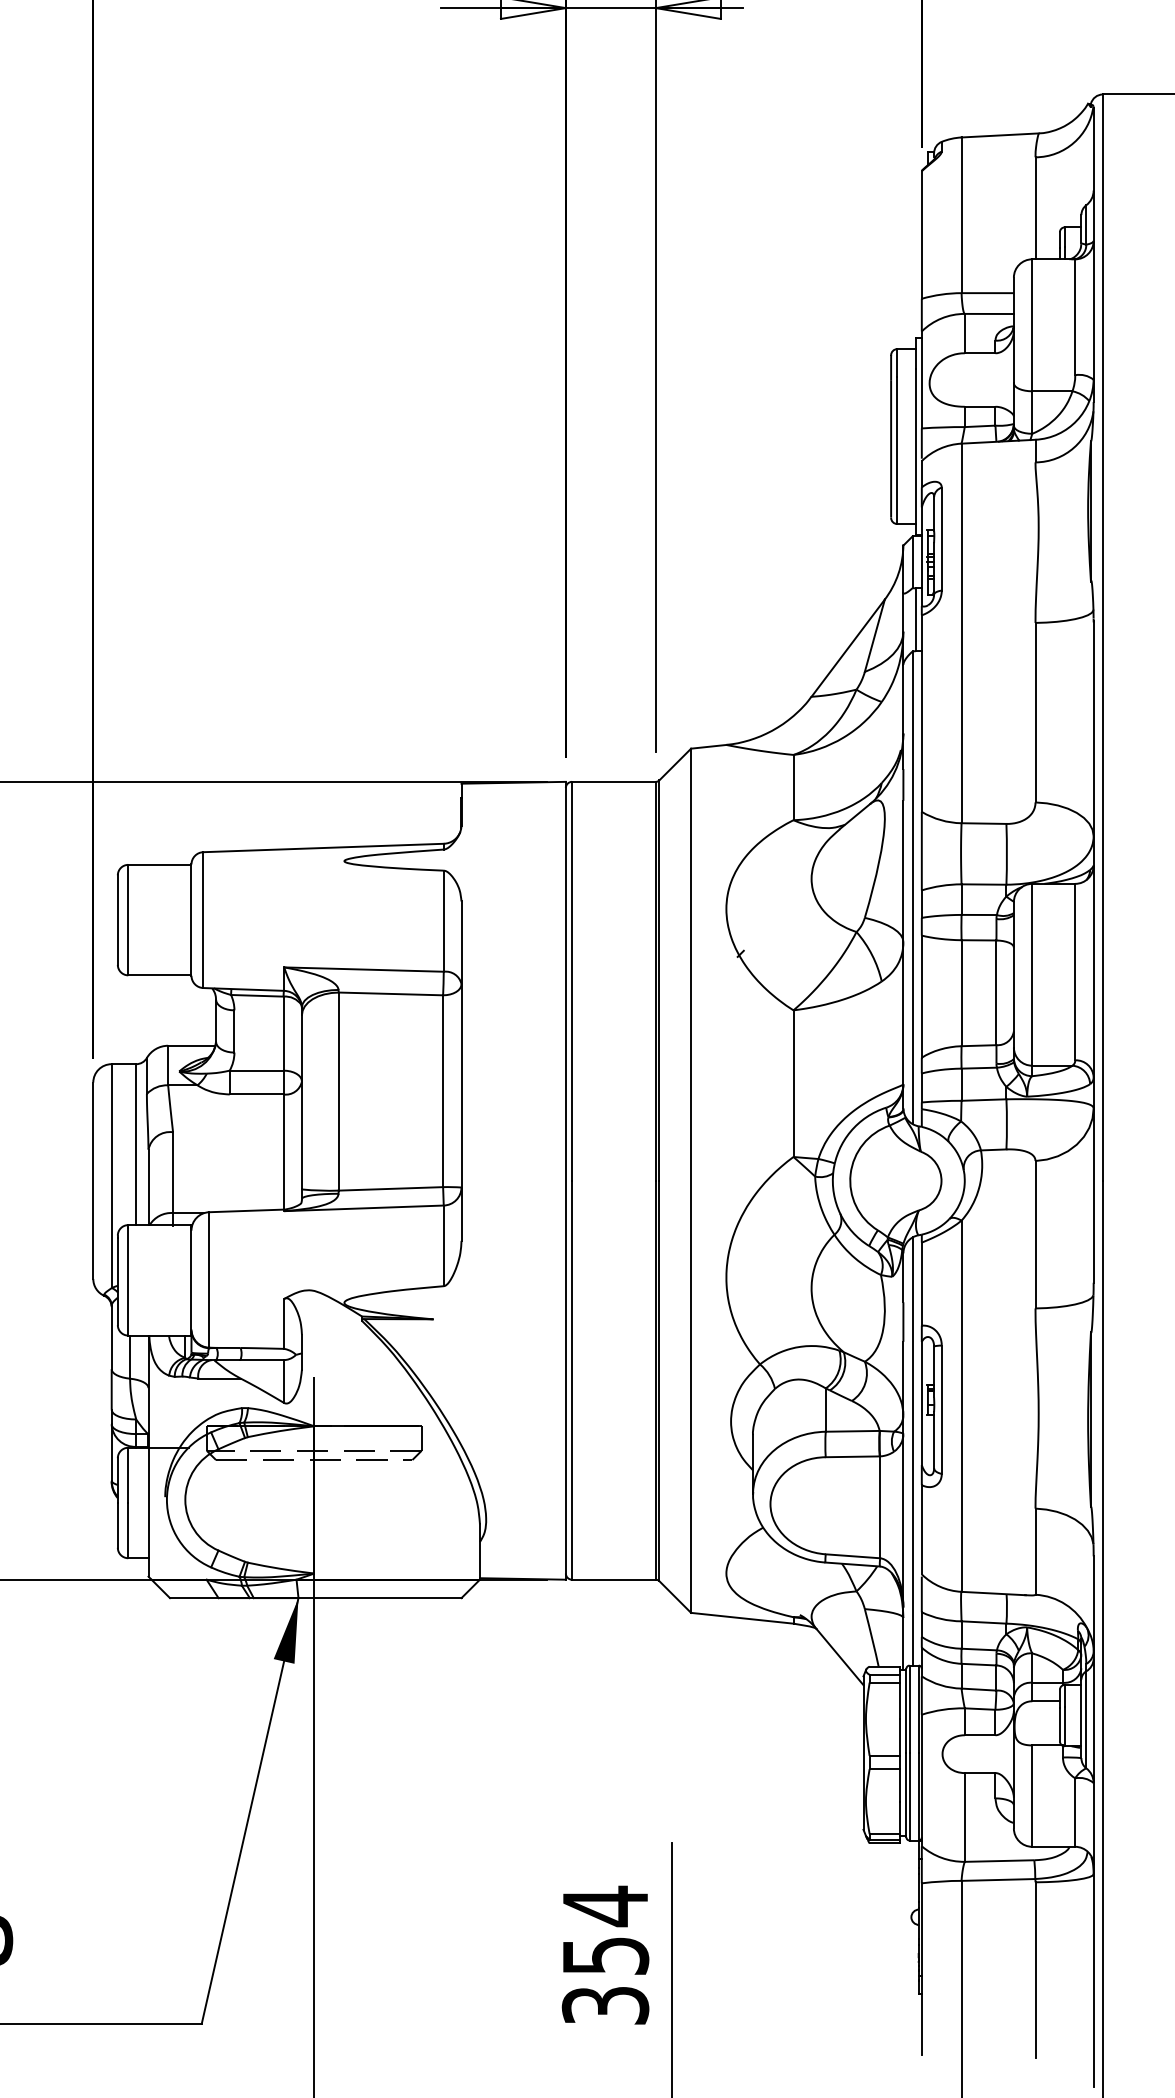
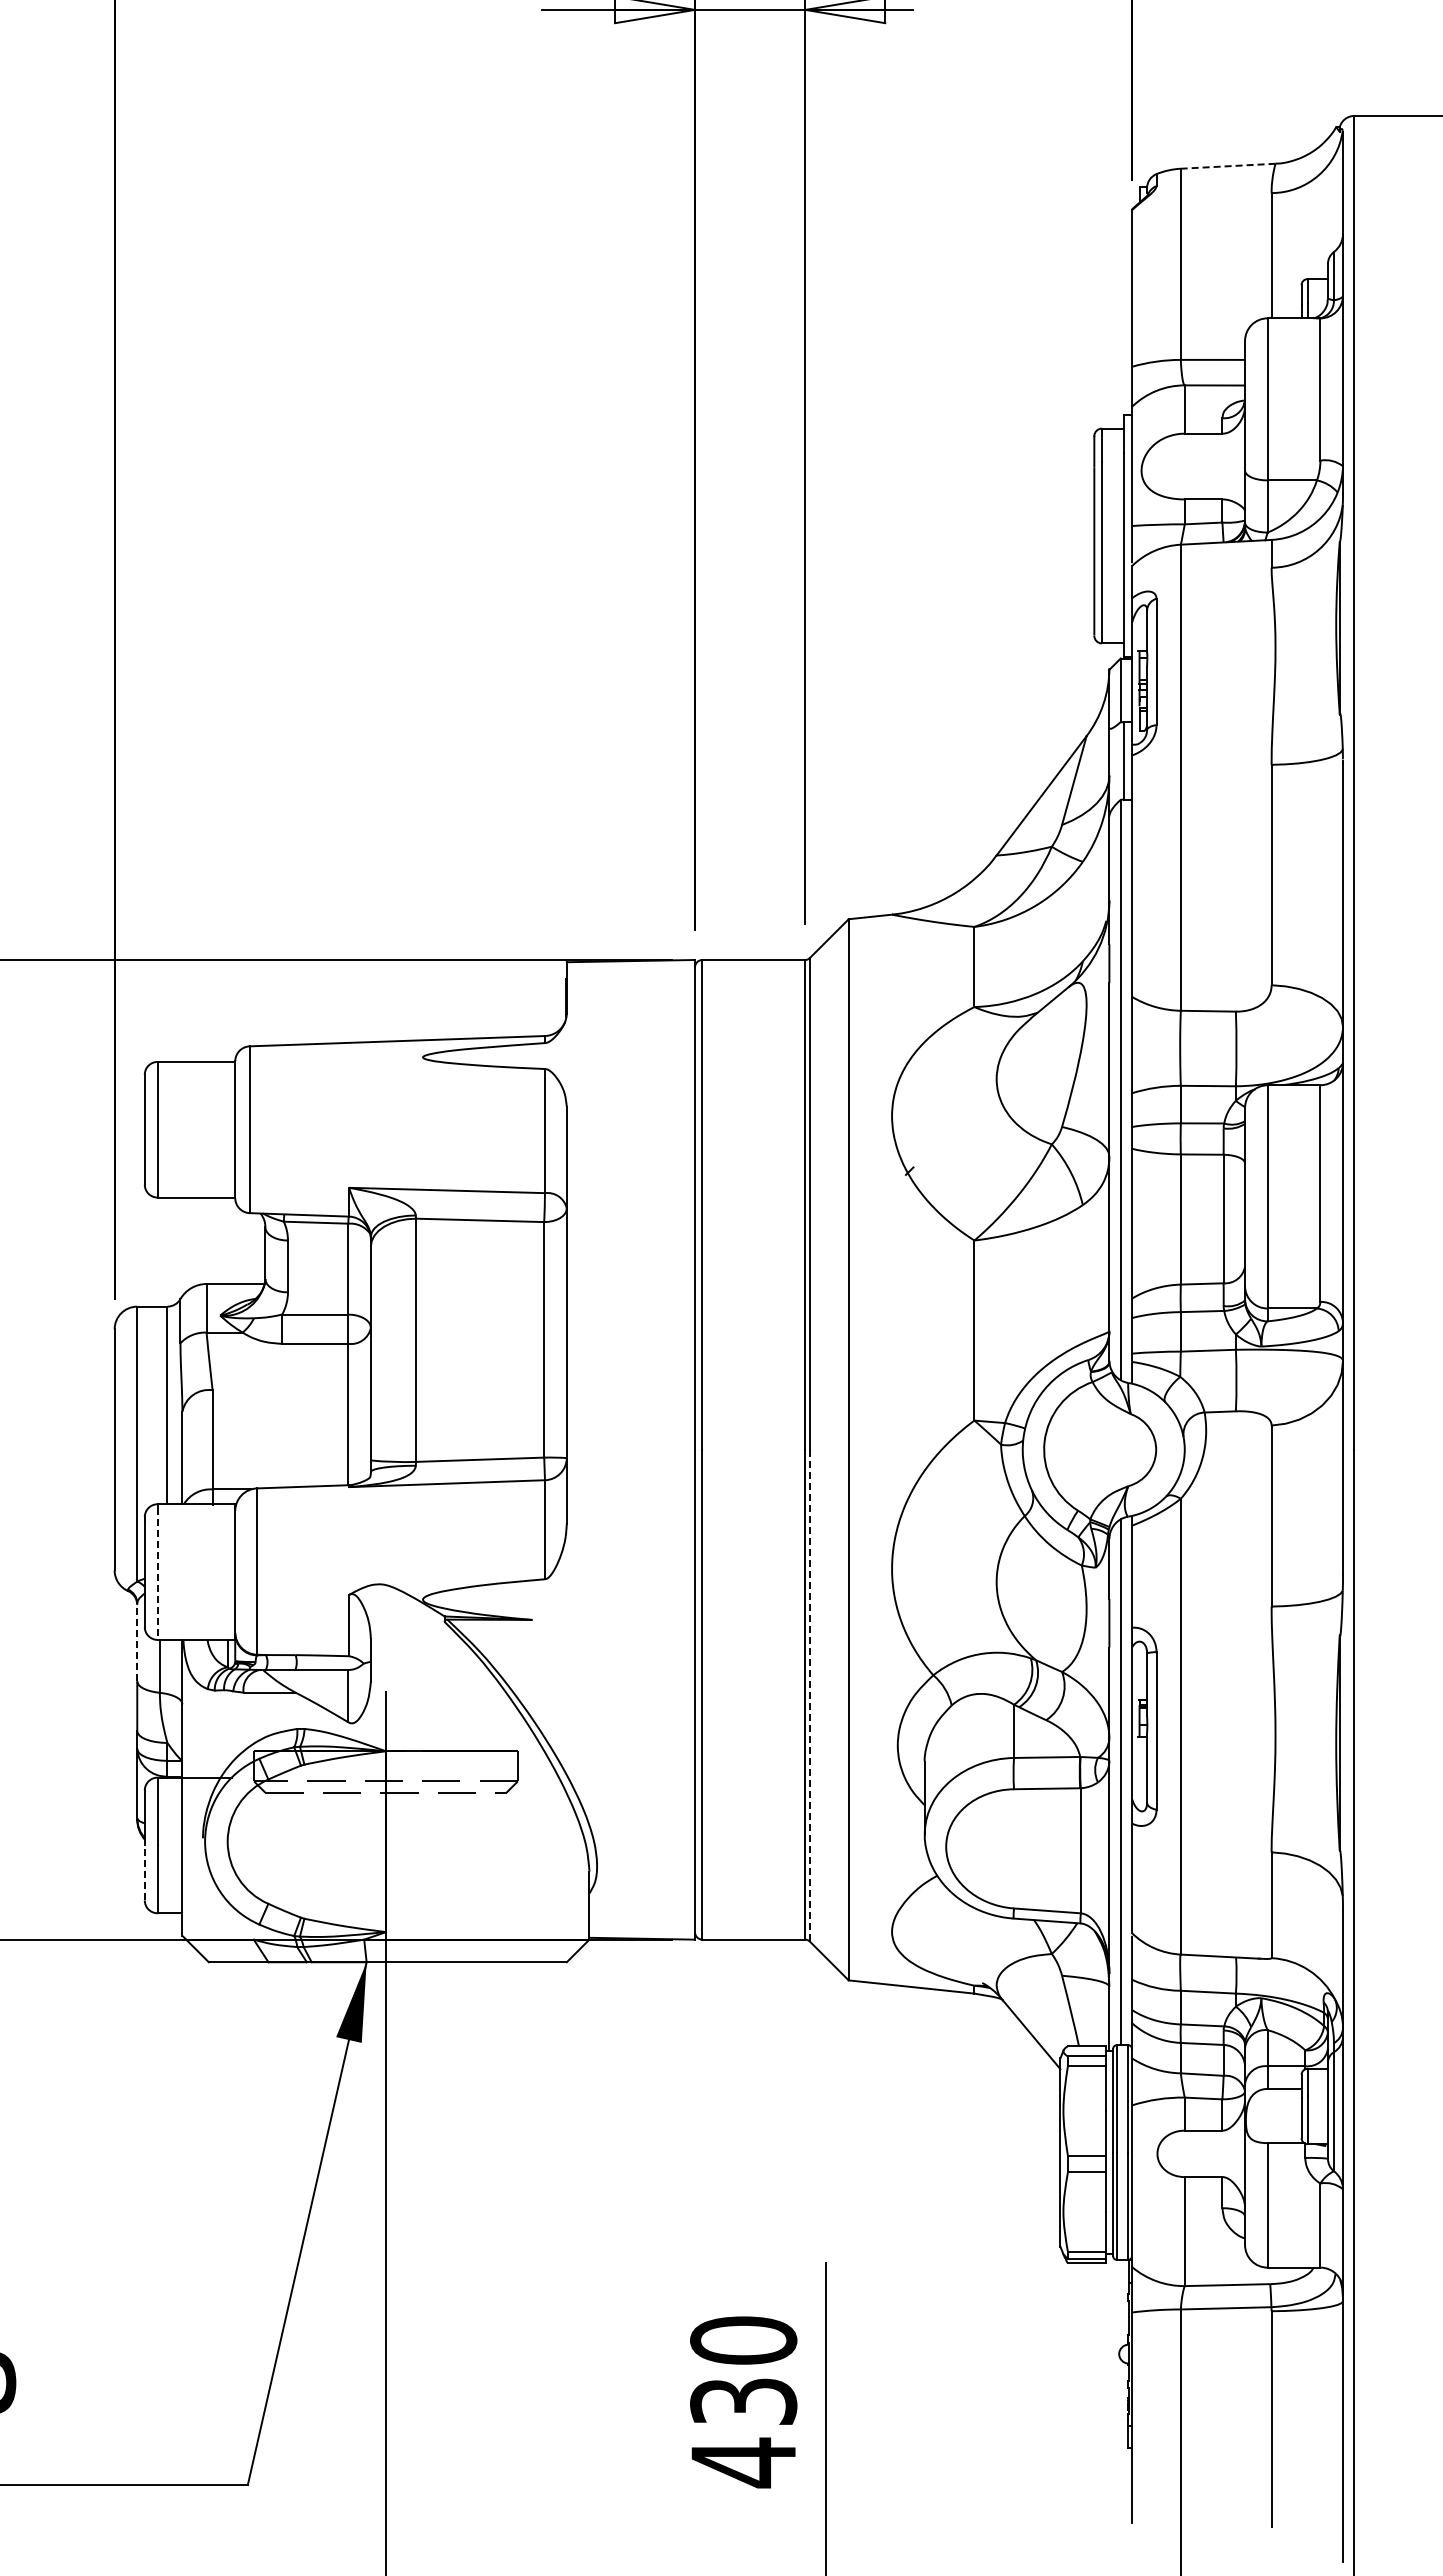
line: (999, 135) -> (1227, 166), solid -> dashed
line: (128, 1282) -> (157, 1574), solid -> dashed
line: (111, 1337) -> (137, 1642), solid -> dashed
line: (659, 1380) -> (809, 1695), solid -> dashed
line: (117, 1525) -> (144, 1872), solid -> dashed
text: (605, 1955) -> (743, 2401), 354 -> 430

